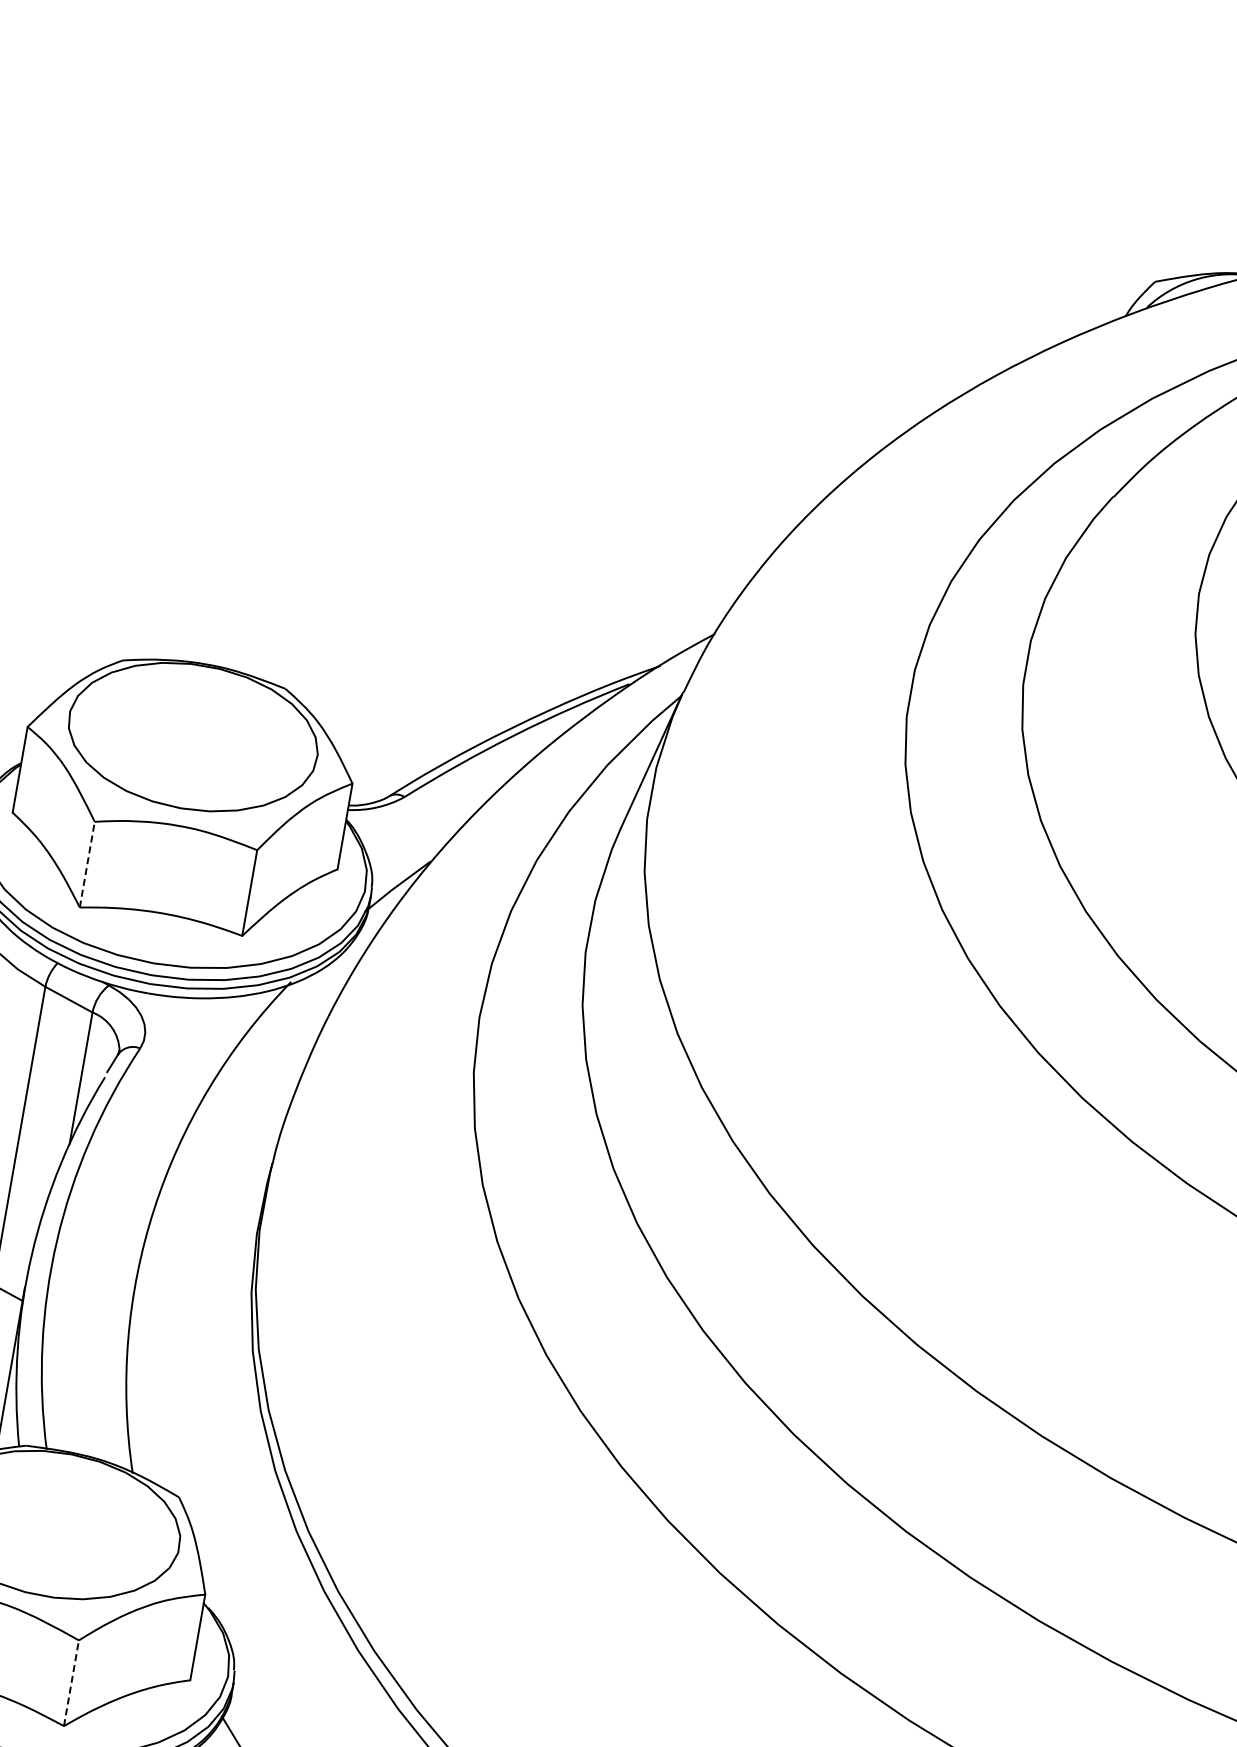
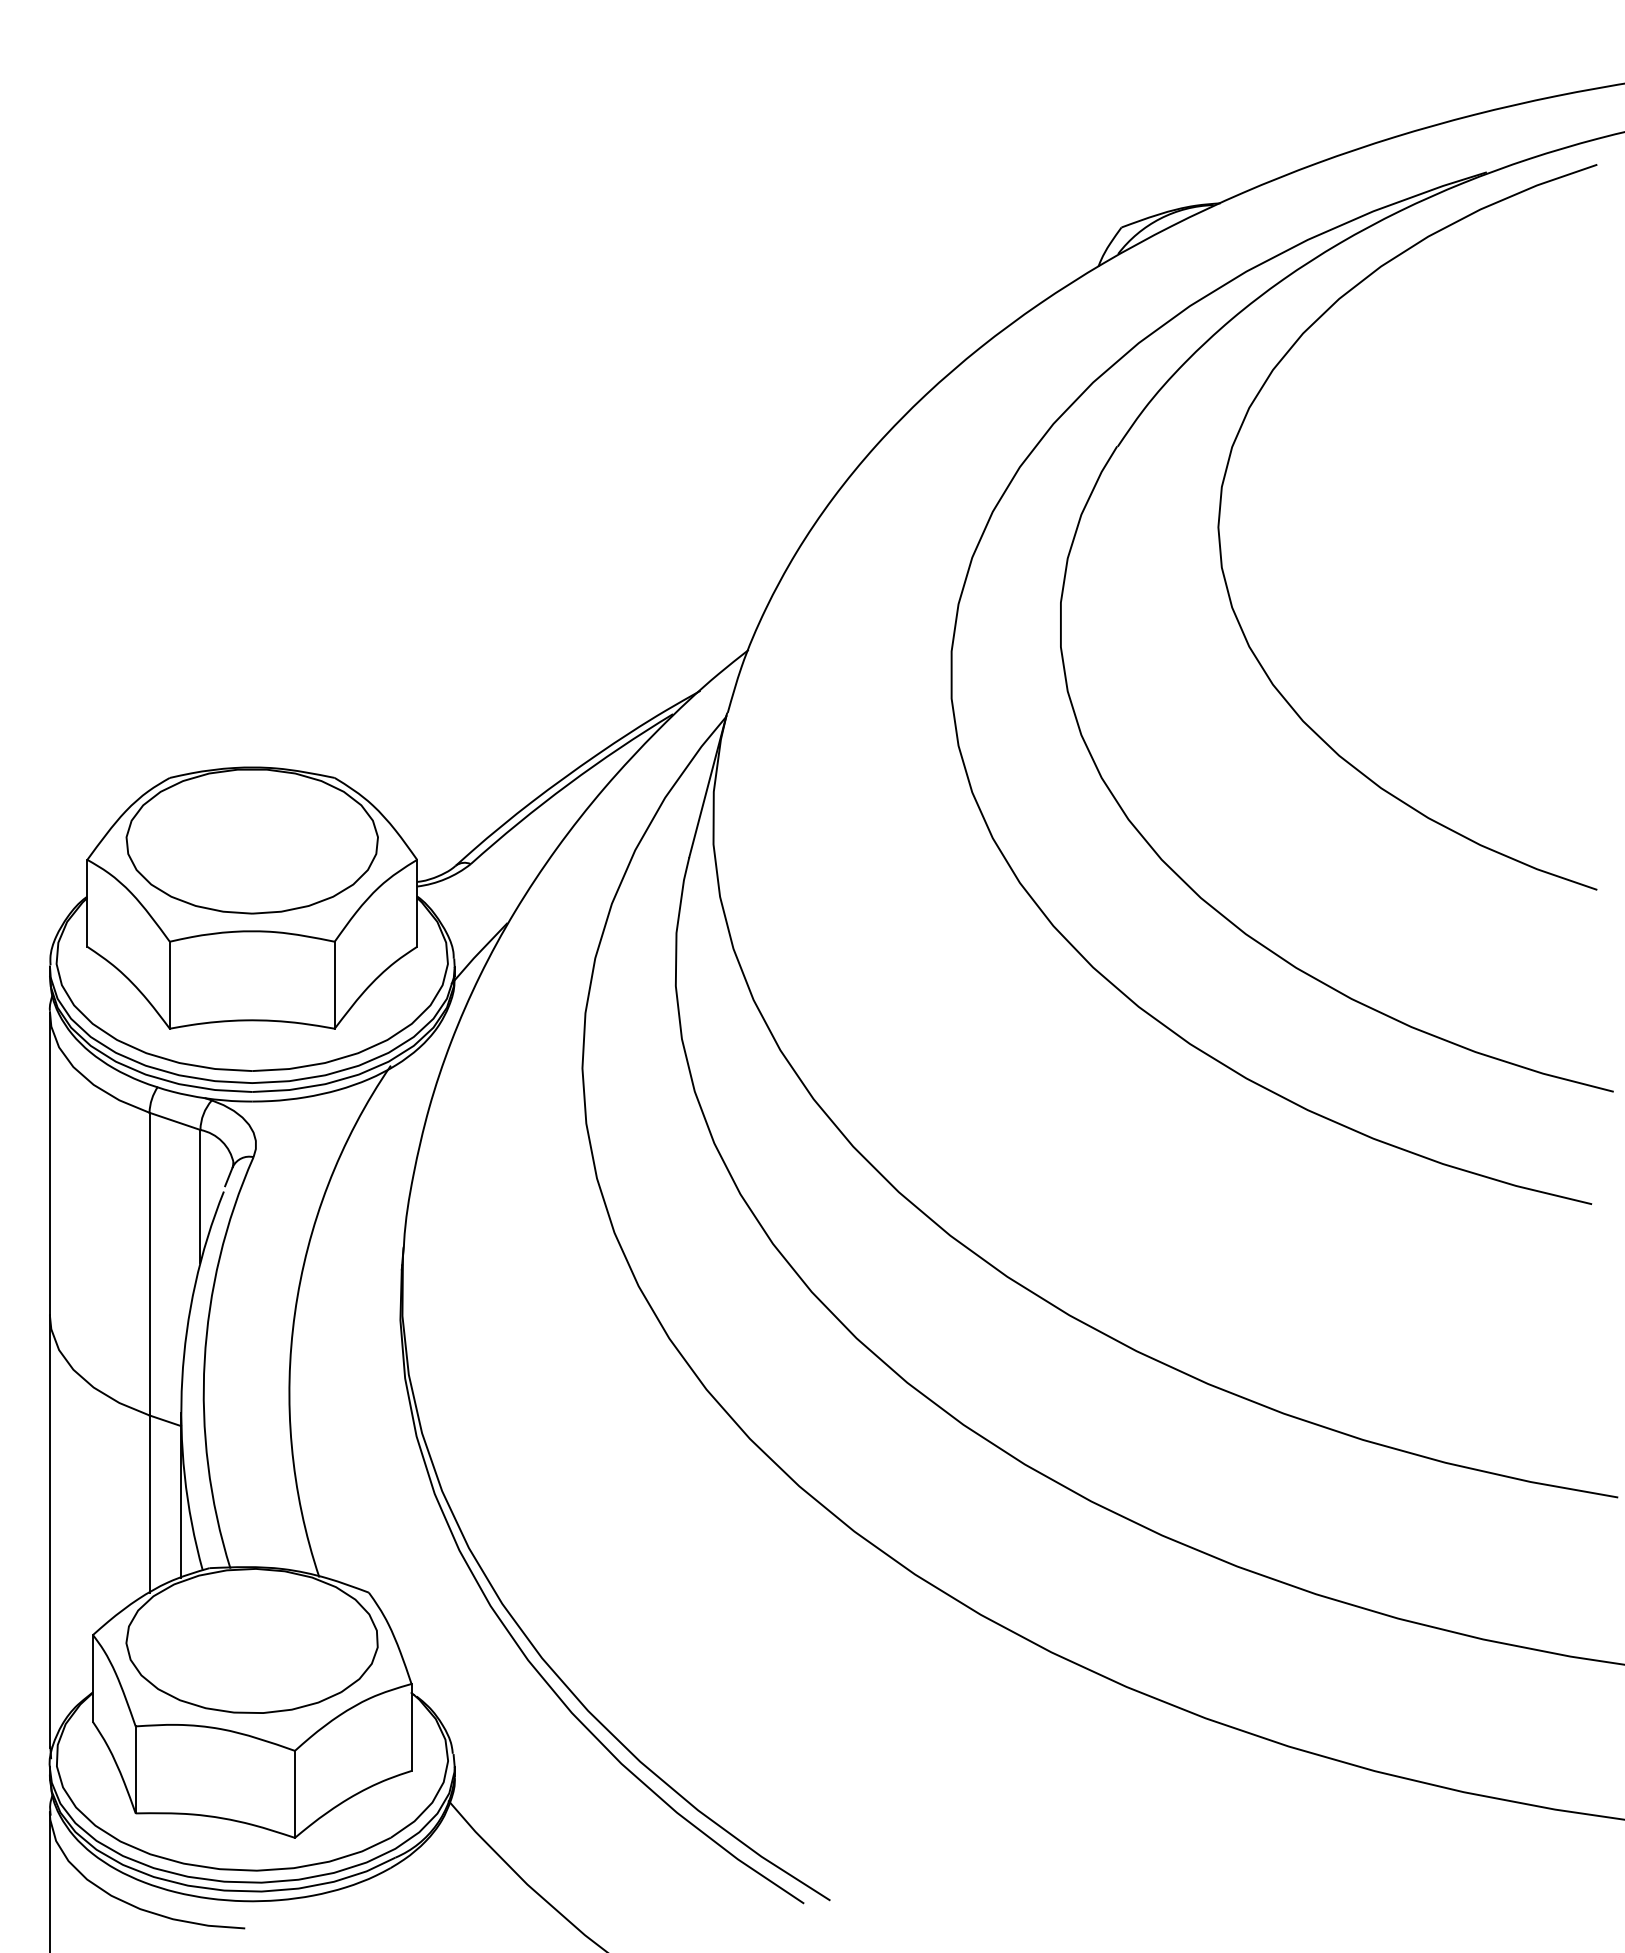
line: (87, 863) -> (169, 984), dashed -> solid
line: (71, 1682) -> (294, 1793), dashed -> solid

